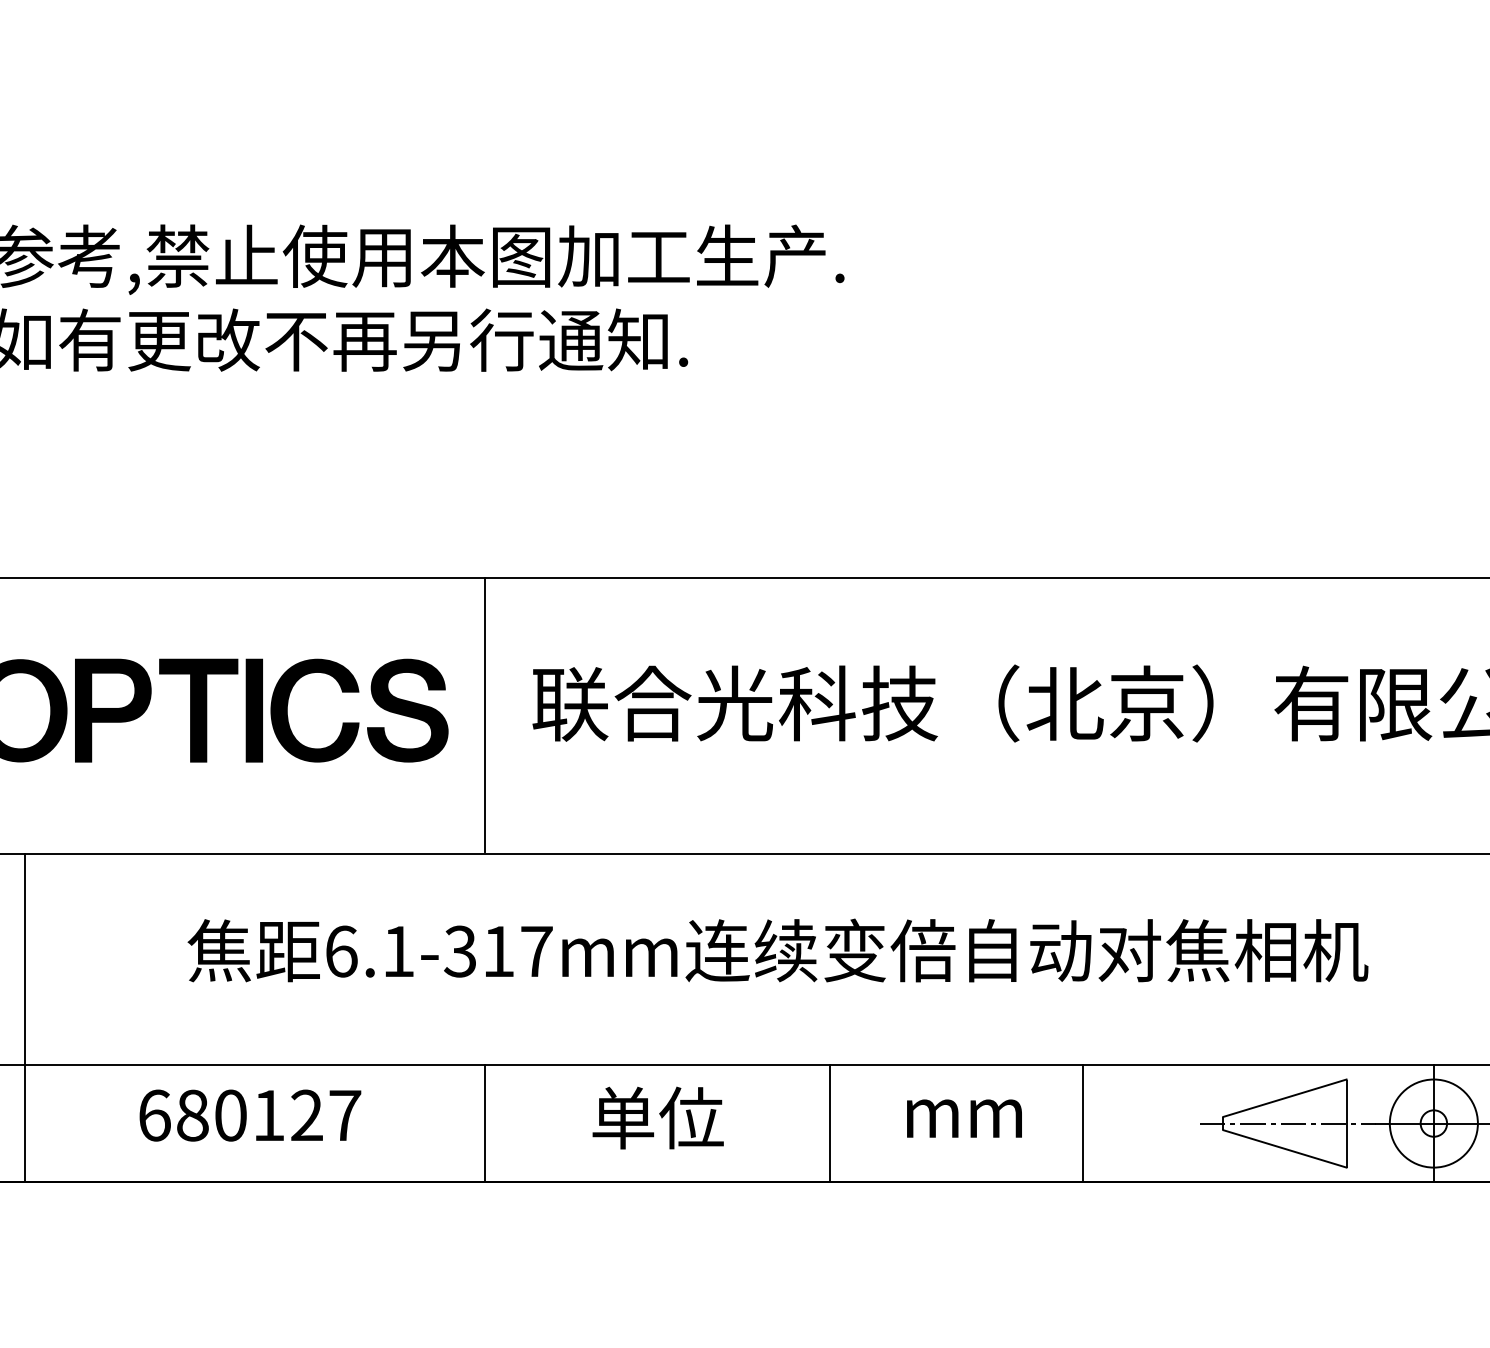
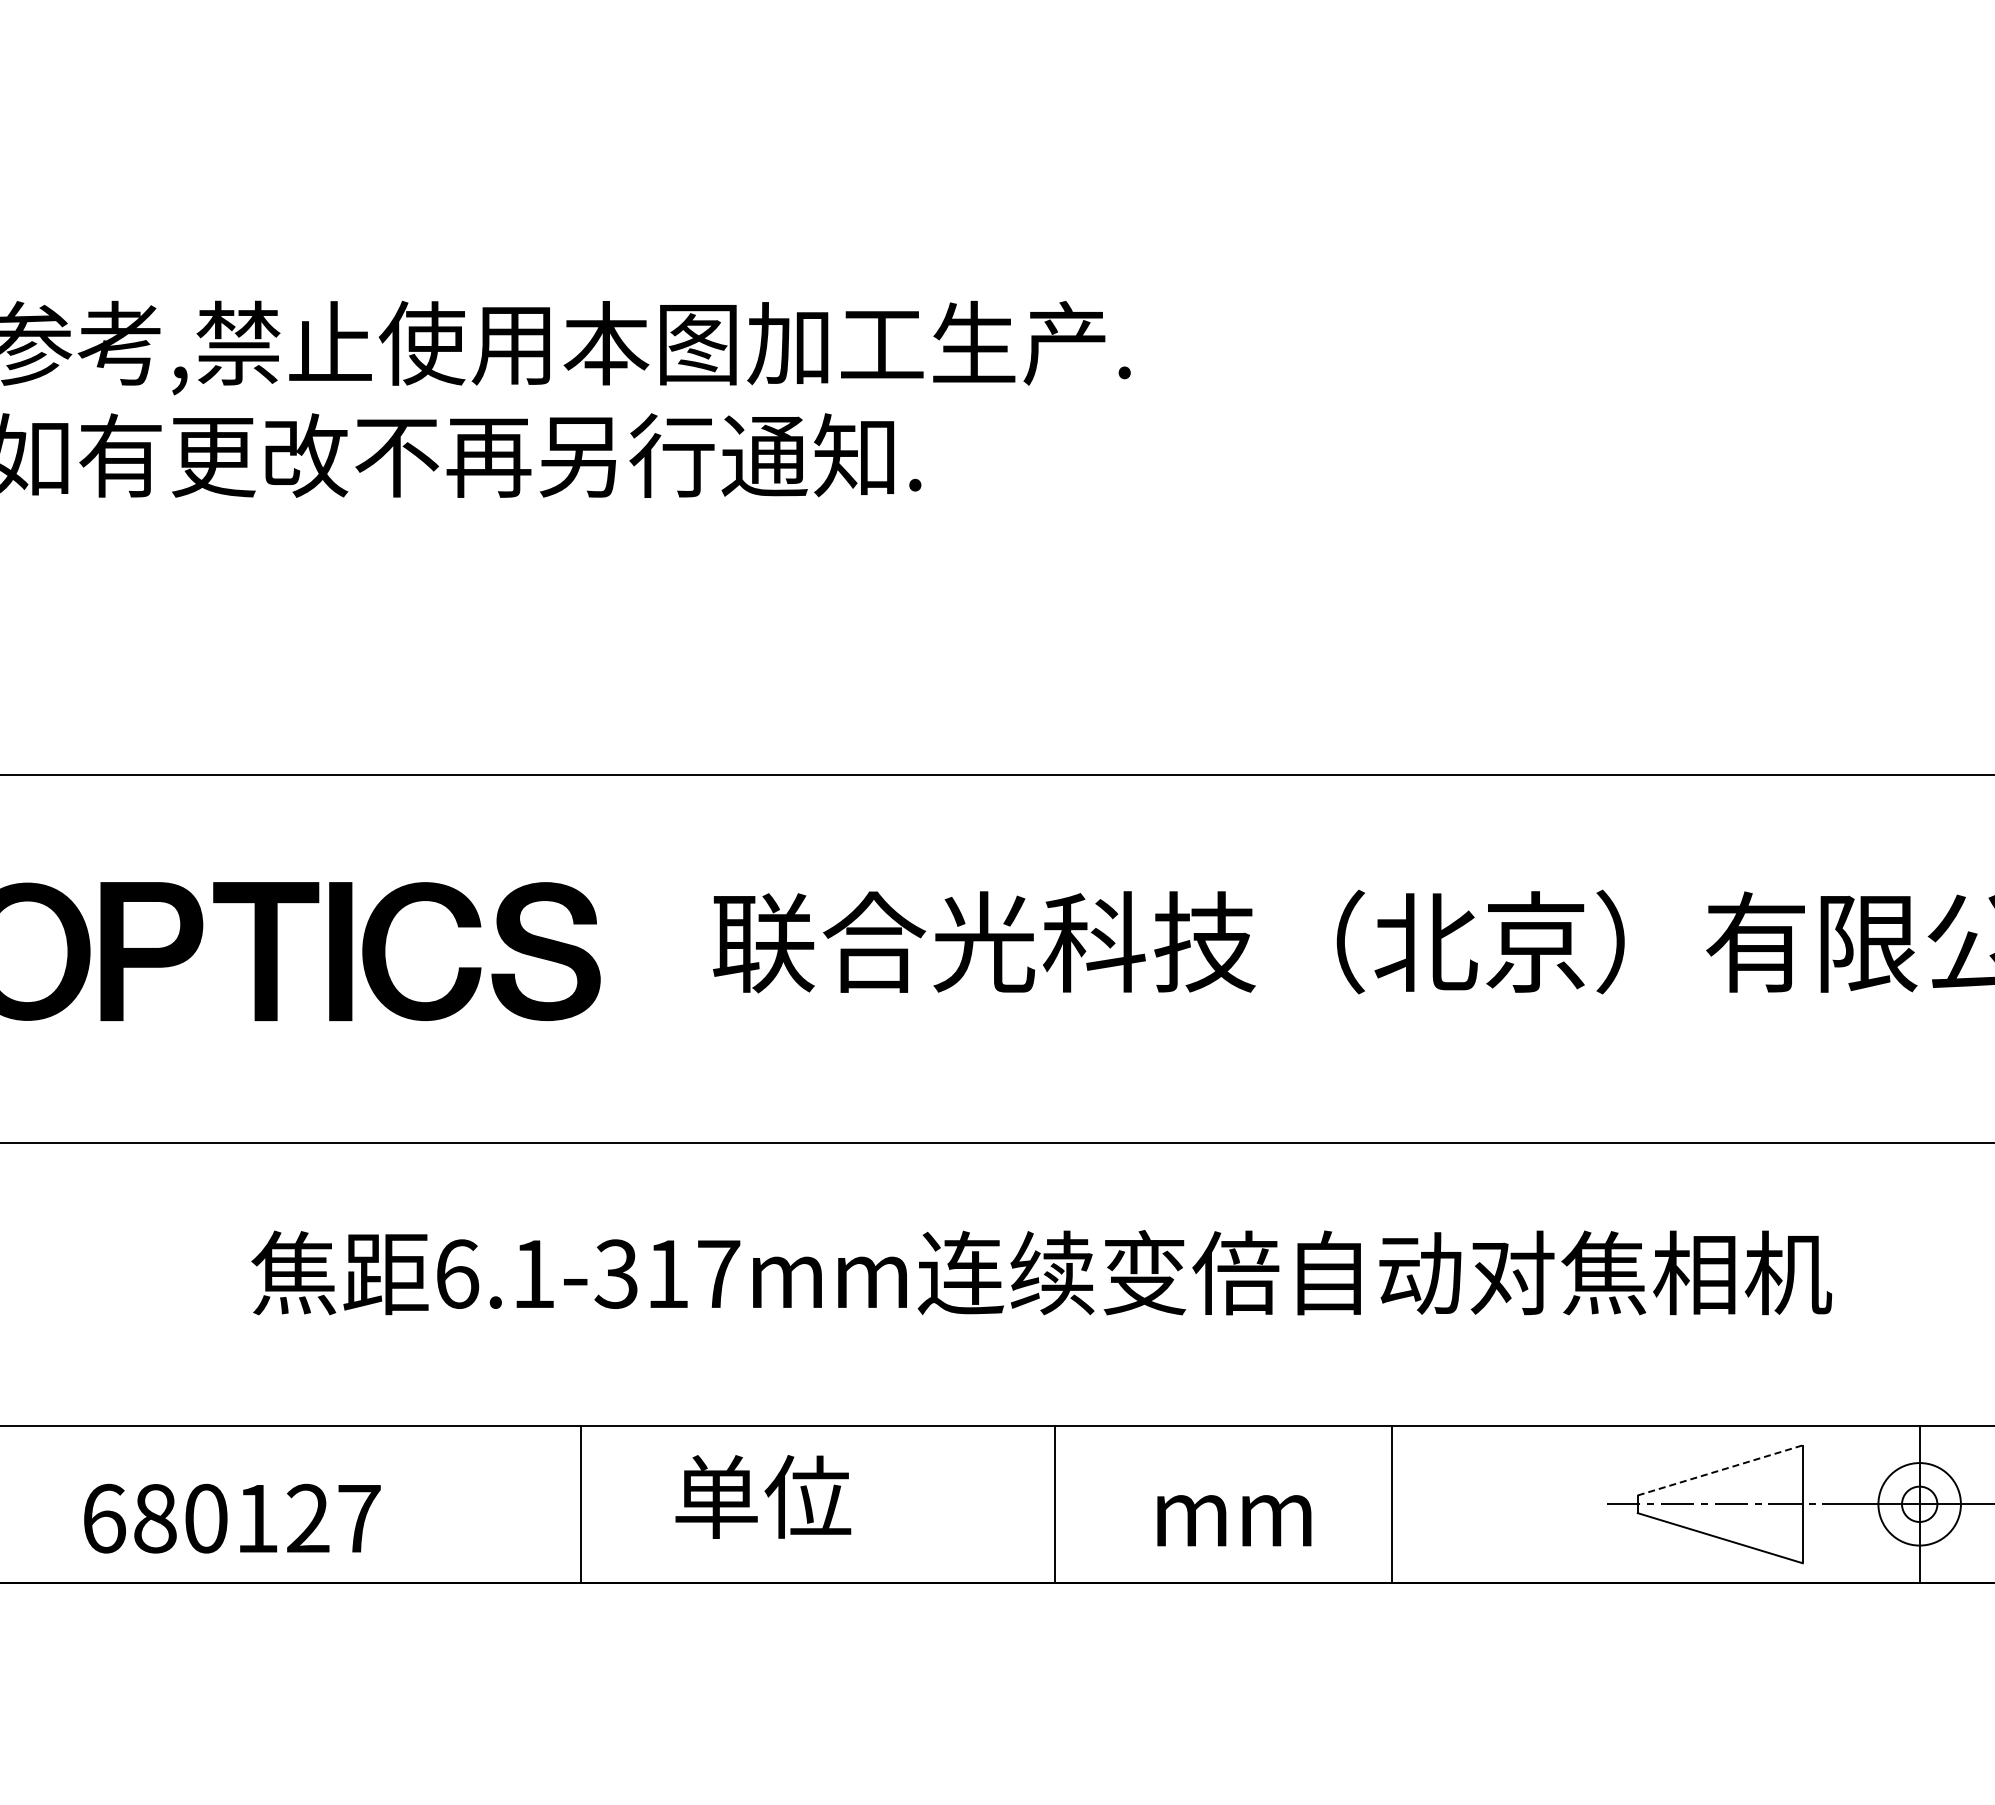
line: (485, 715) -> (649, 957), removed
line: (24, 1017) -> (33, 1362), removed
line: (1285, 1098) -> (1720, 1470), solid -> dashed
text: (250, 1115) -> (232, 1518), moved
text: (658, 1117) -> (763, 1496), moved
text: (964, 1118) -> (1234, 1520), moved
line: (485, 1123) -> (580, 1504), moved
line: (829, 1123) -> (1054, 1504), moved
line: (1082, 1123) -> (1392, 1504), moved
circle: (1433, 1123) -> (1919, 1504), size x0.7

